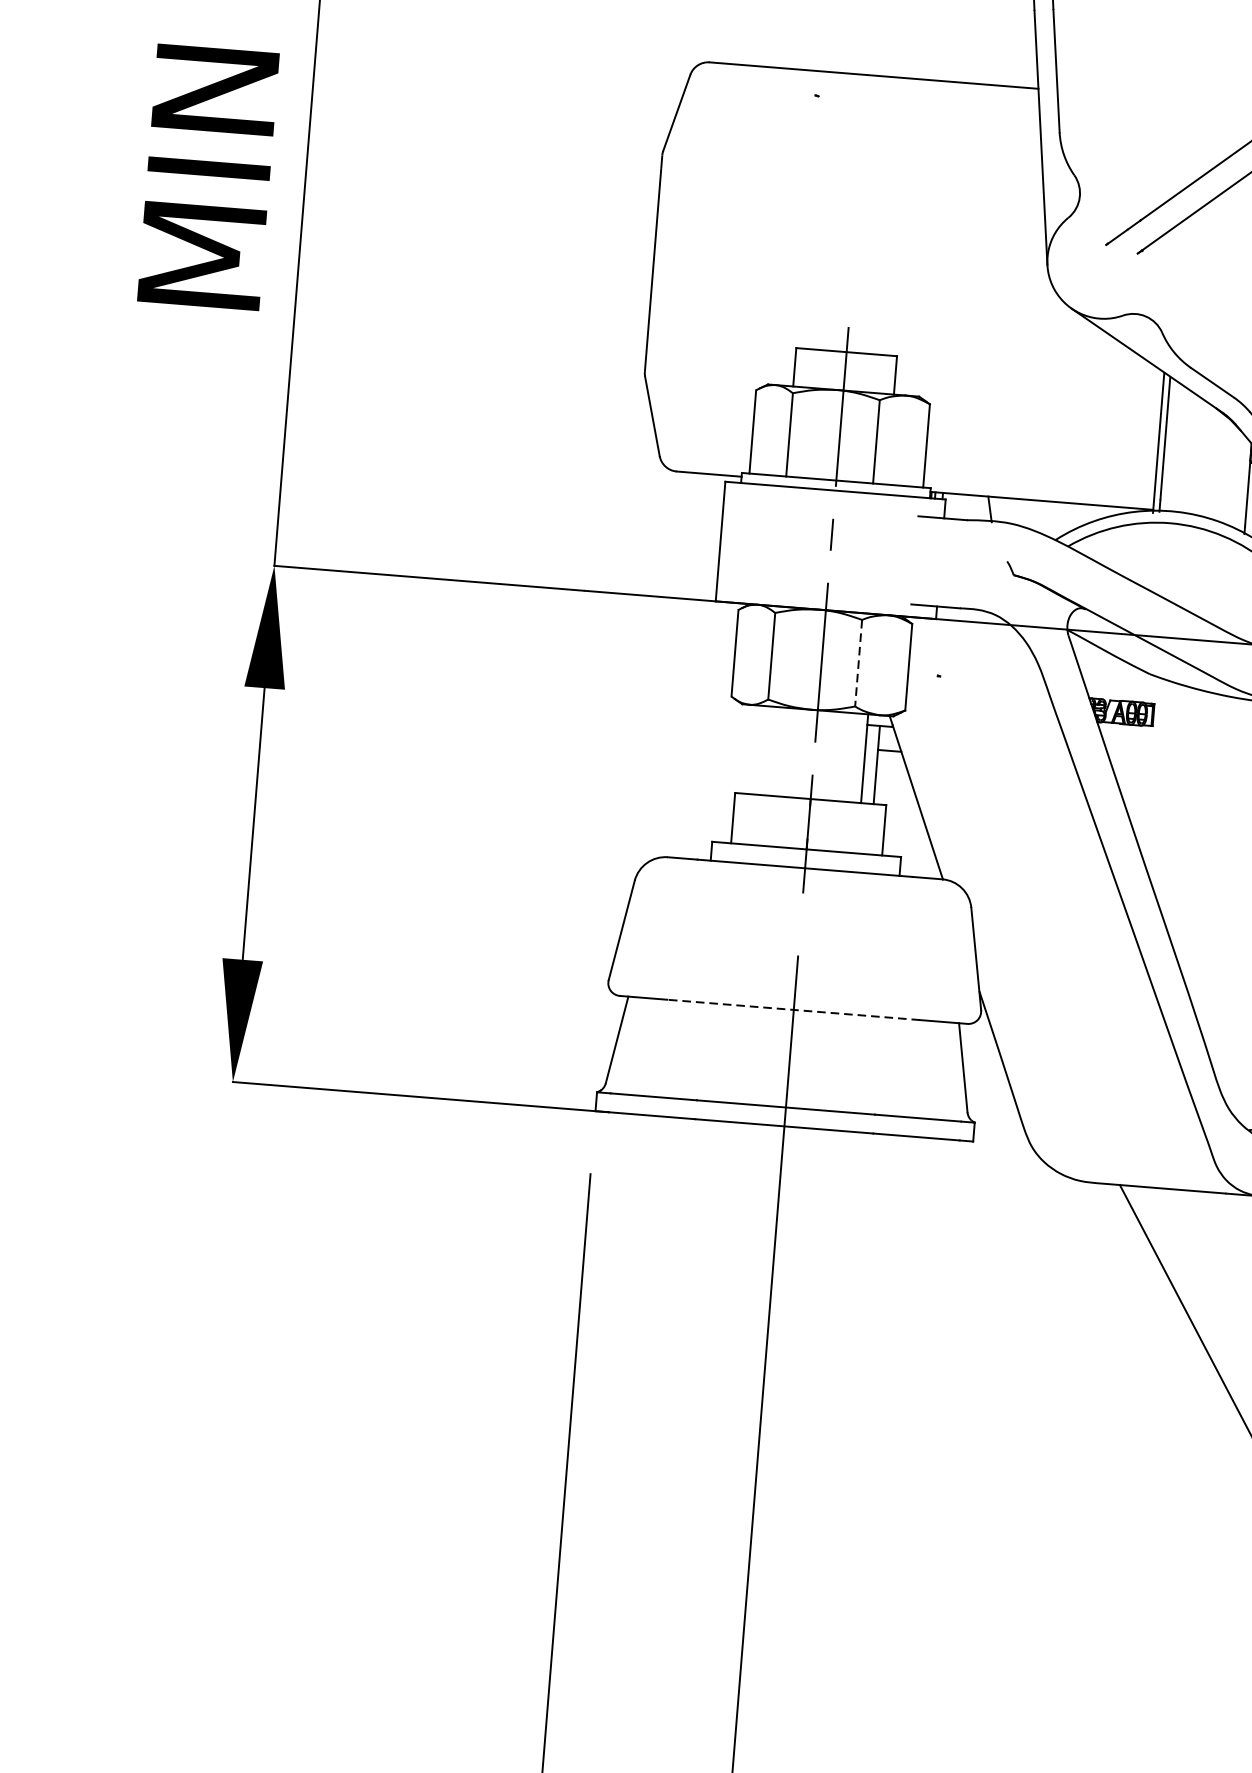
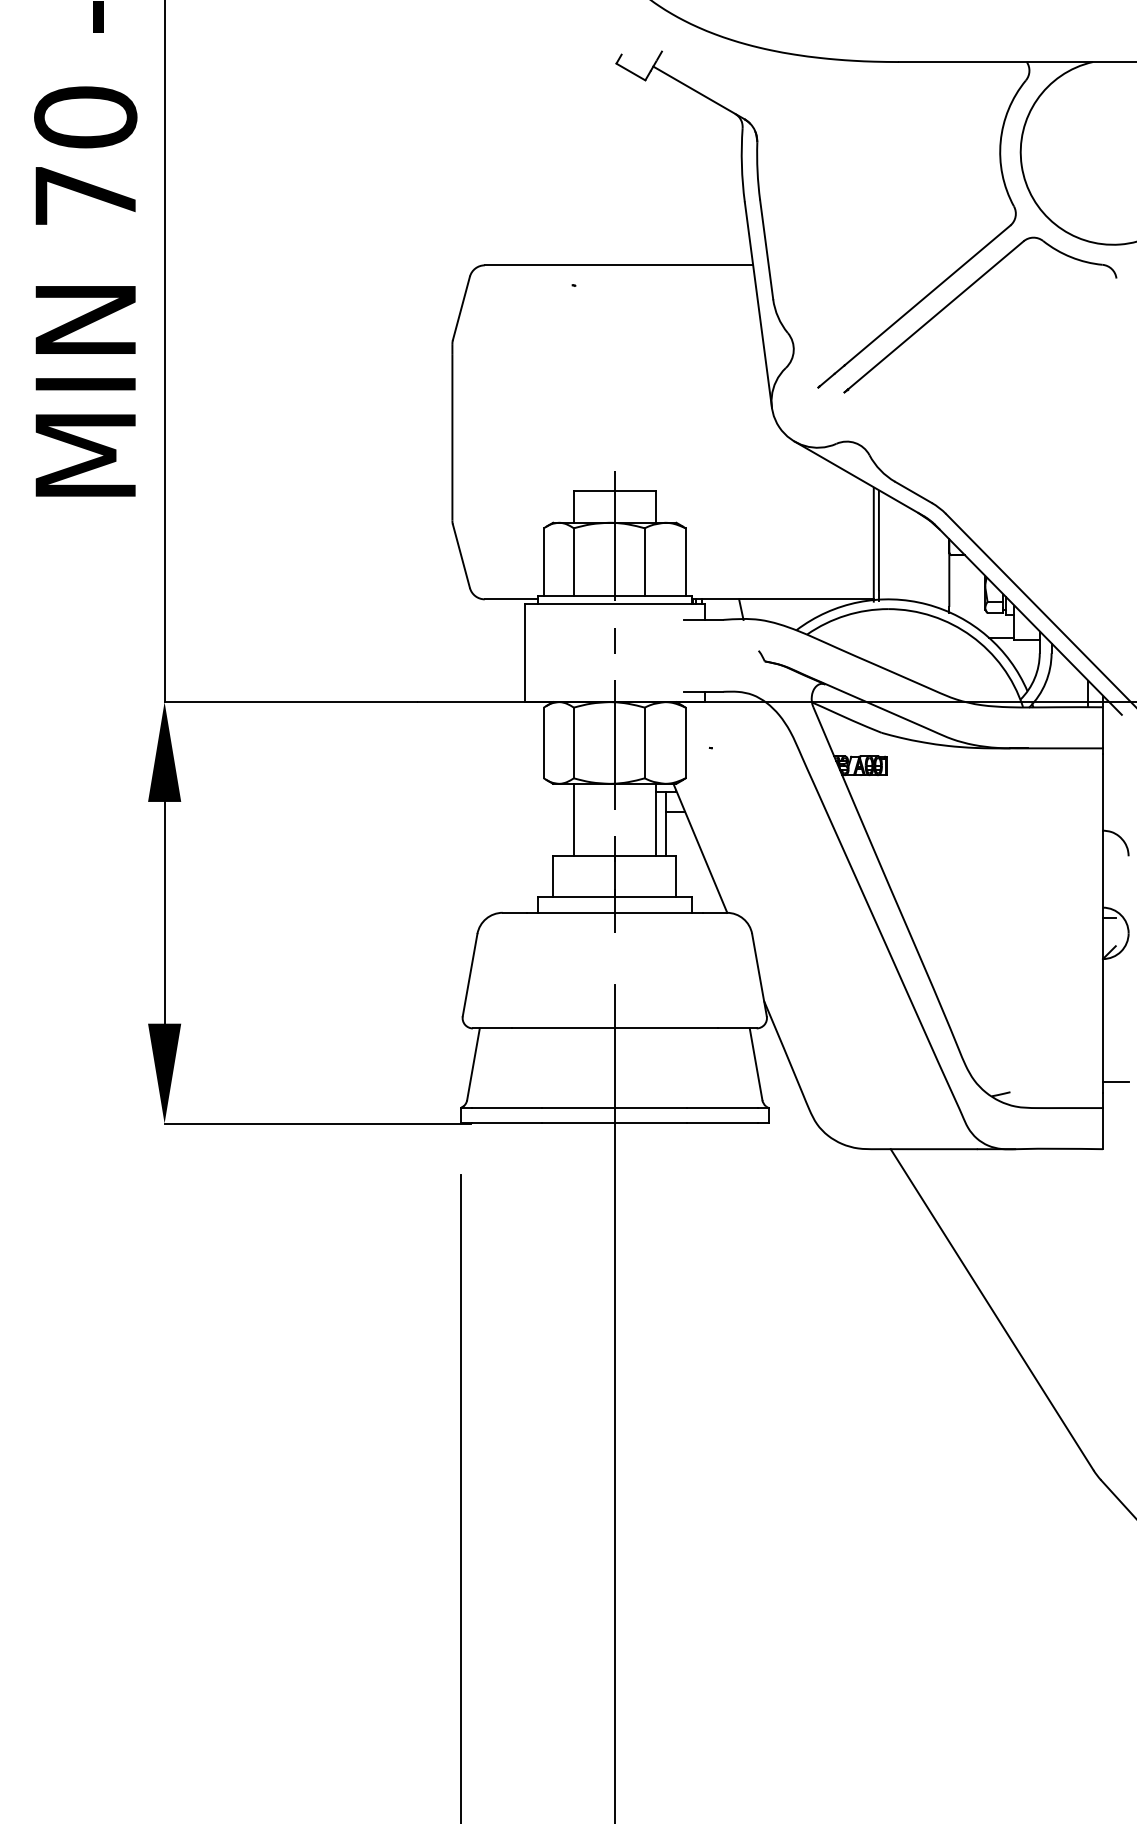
line: (858, 663) -> (644, 743), dashed -> solid
line: (763, 749) -> (573, 819), added
line: (793, 1009) -> (614, 1028), dashed -> solid

